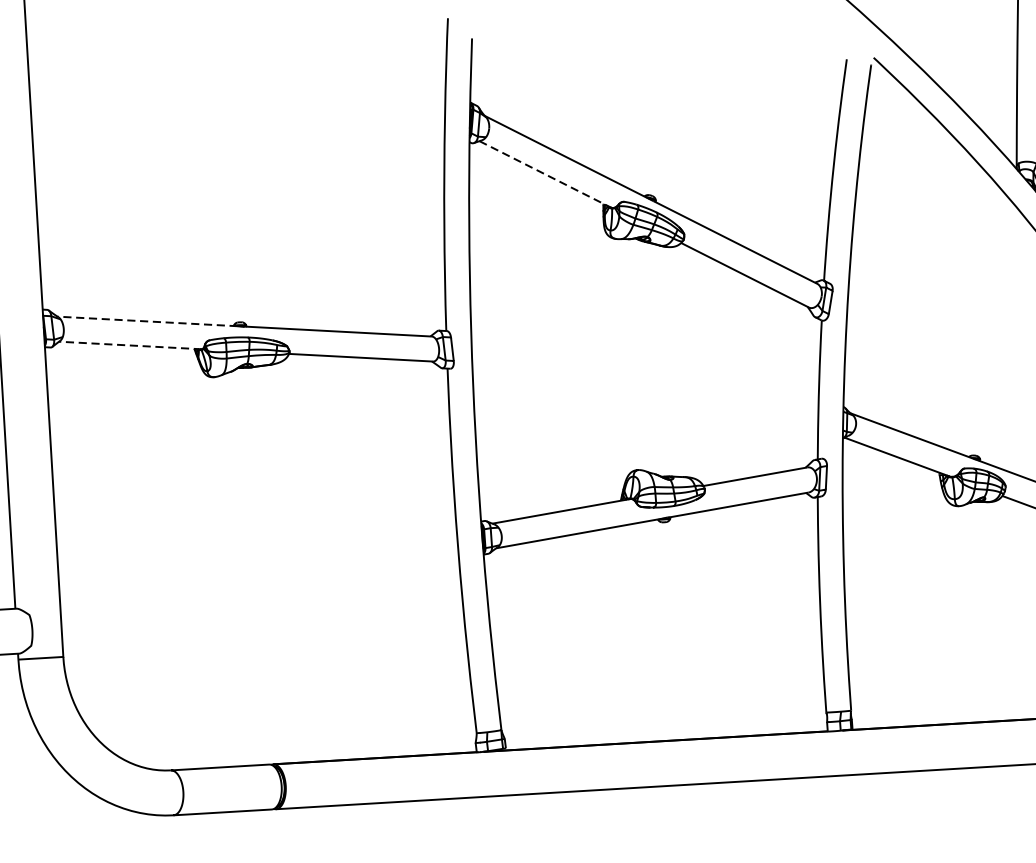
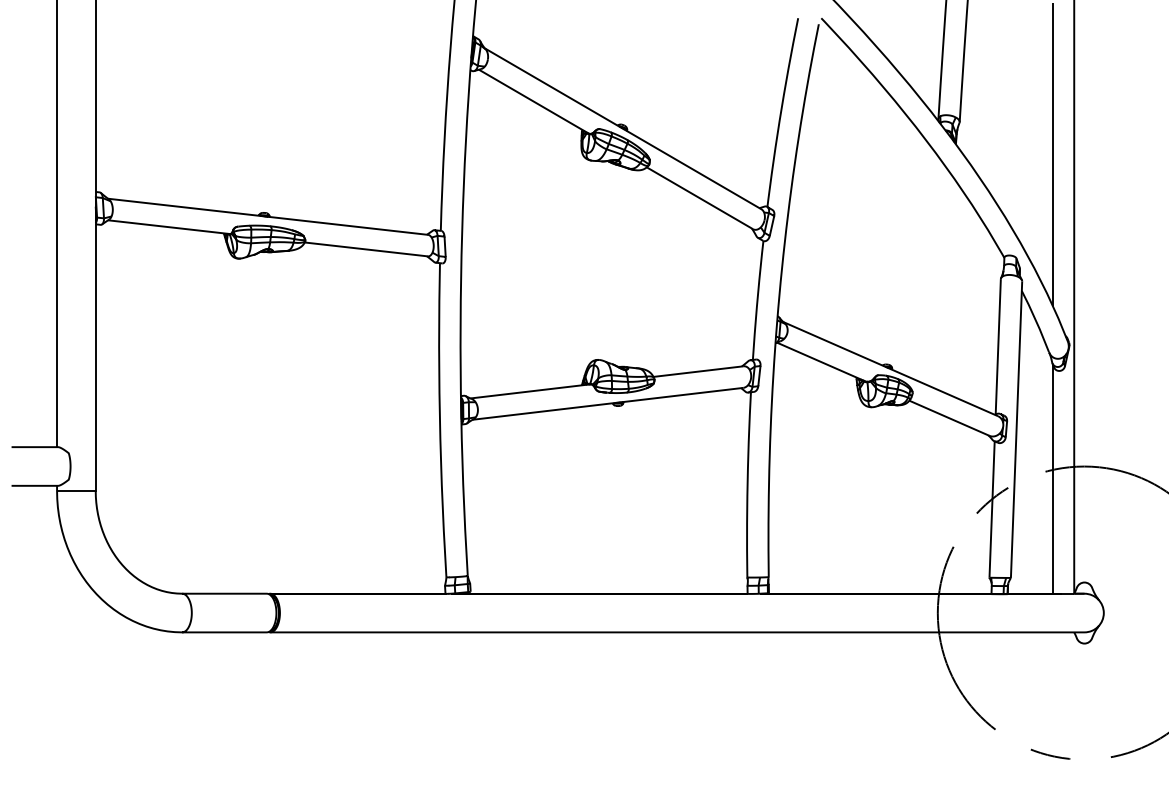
line: (546, 174) -> (534, 101), dashed -> solid
line: (146, 321) -> (184, 207), dashed -> solid
line: (129, 345) -> (168, 227), dashed -> solid

